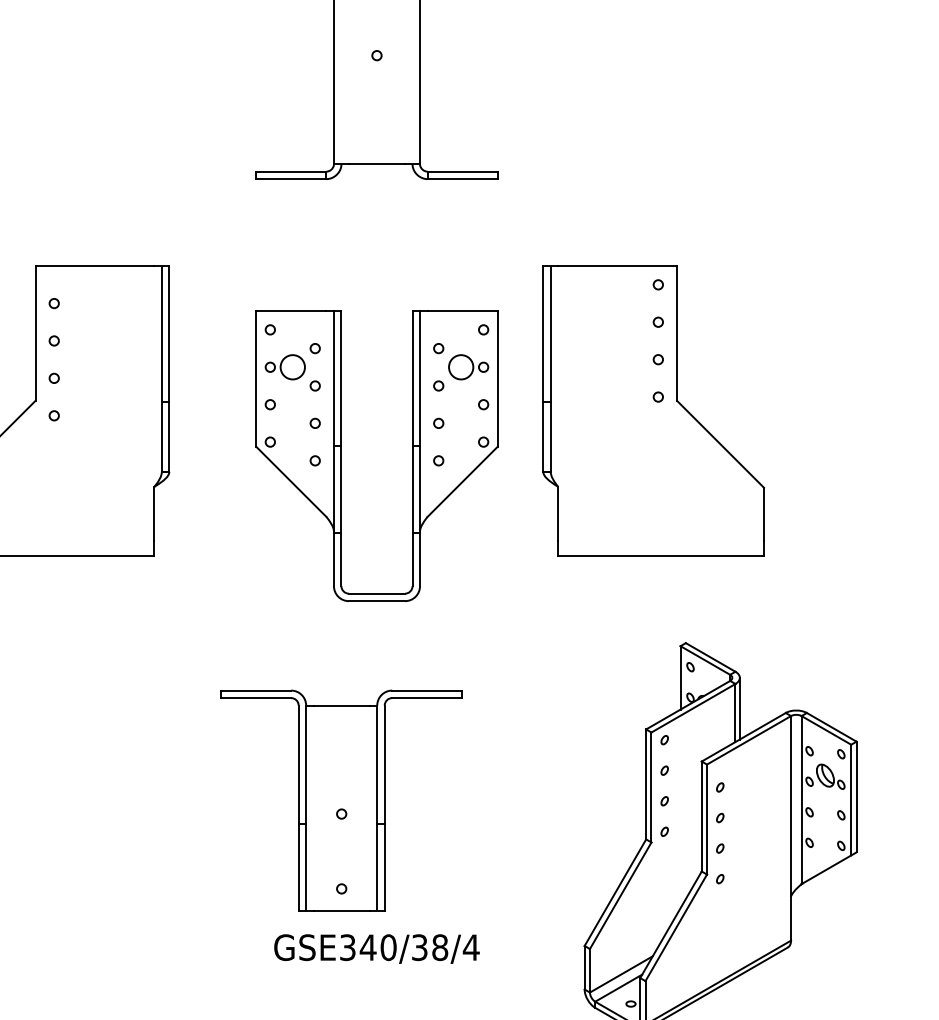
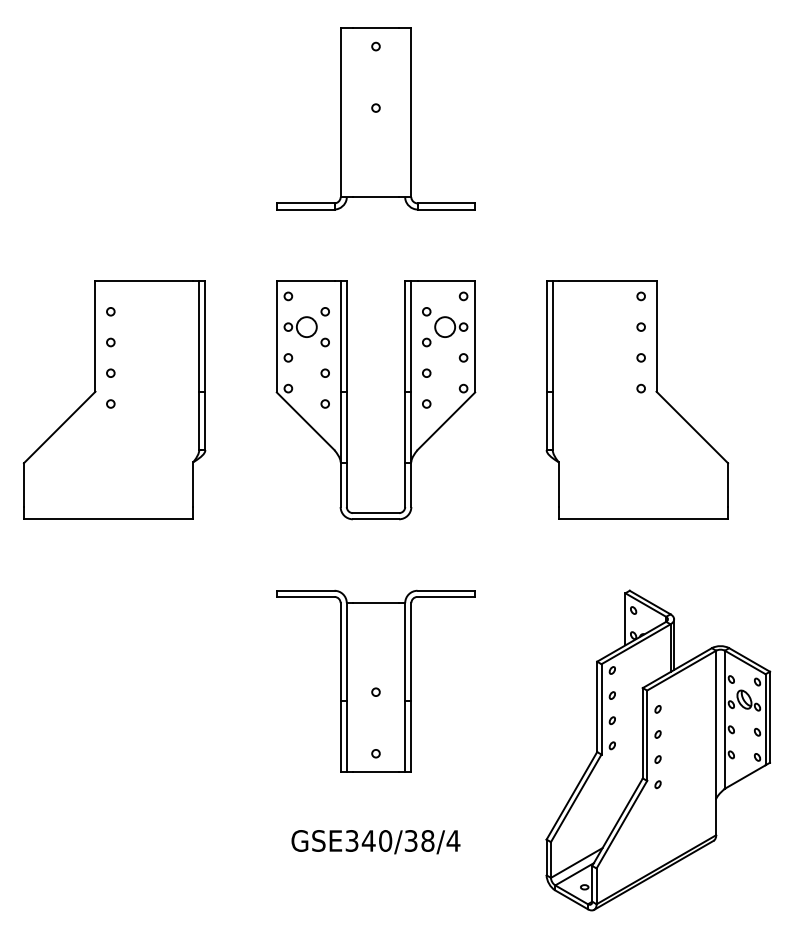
part: (653, 410) -> (637, 399), moved
part: (342, 456) -> (347, 400), moved
part: (341, 799) -> (375, 680), moved

